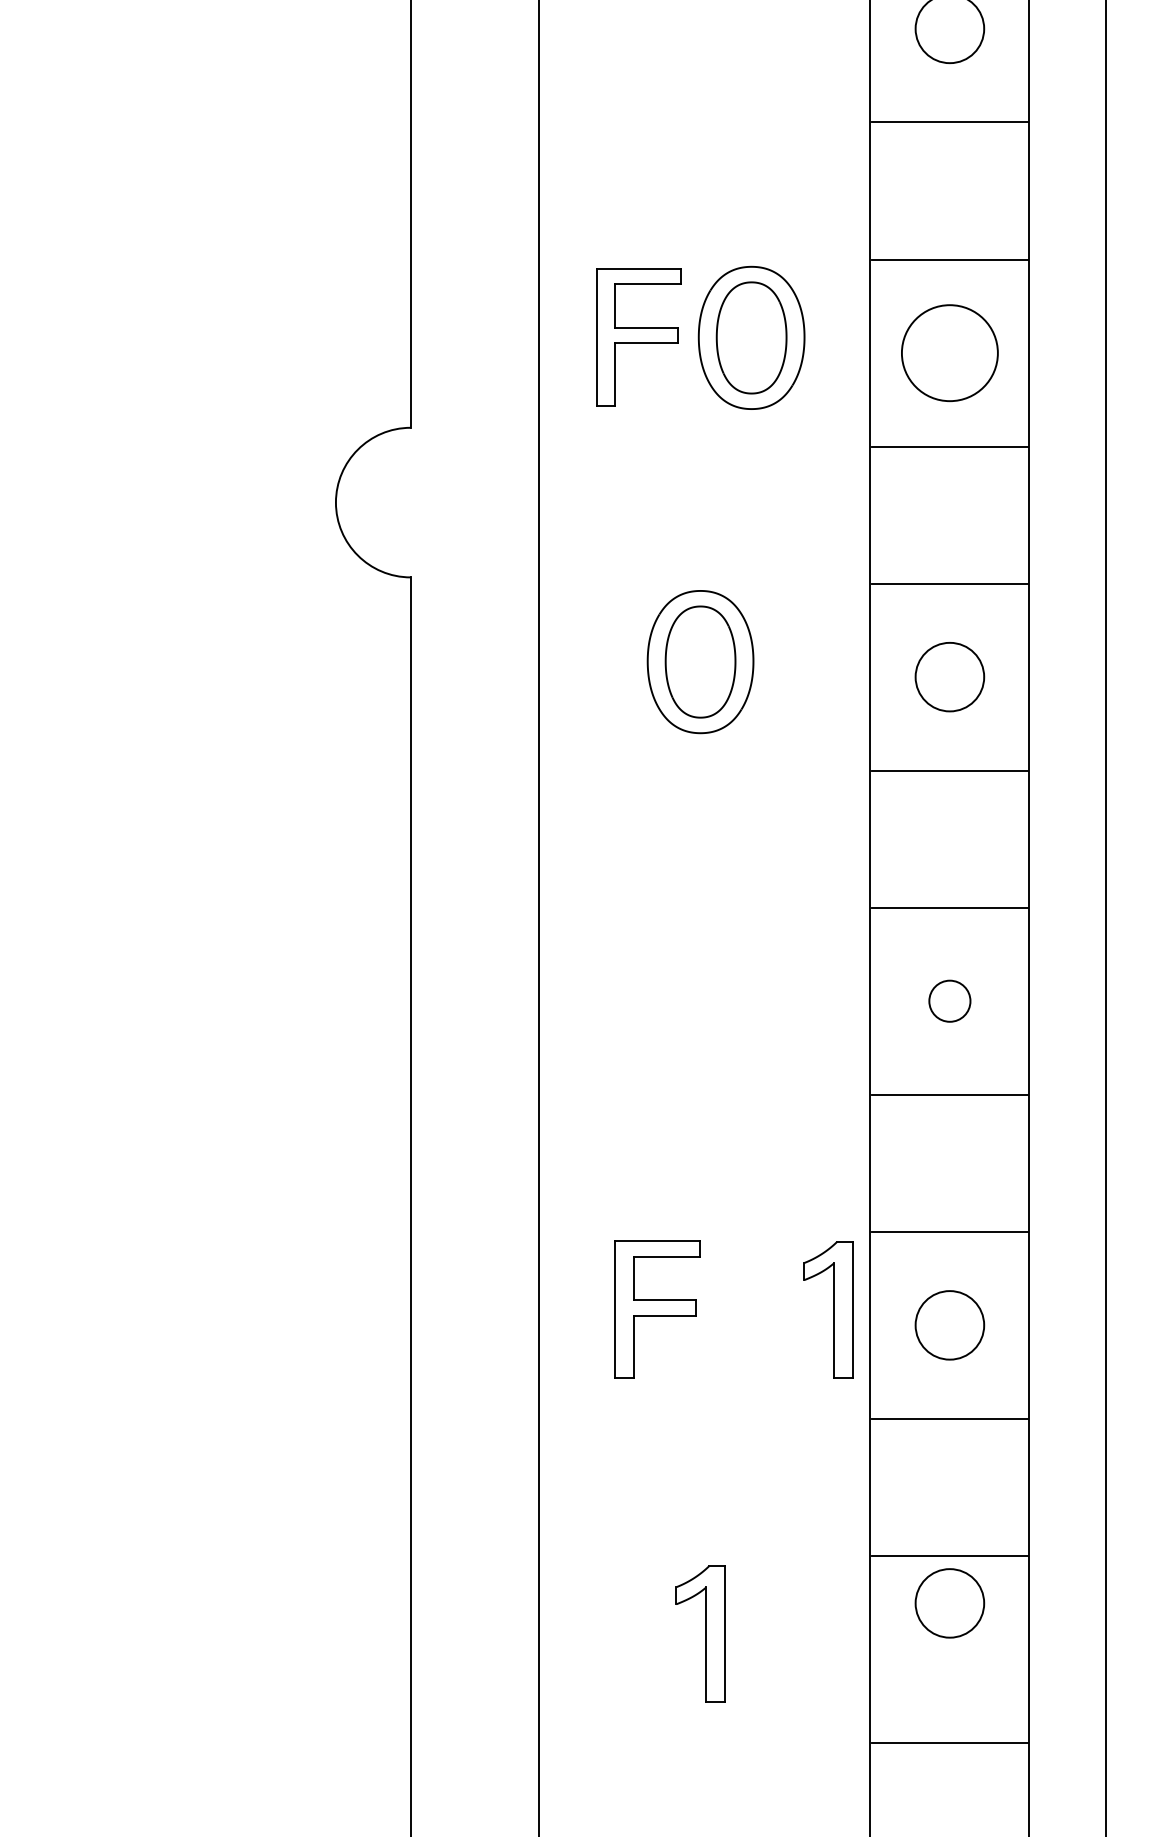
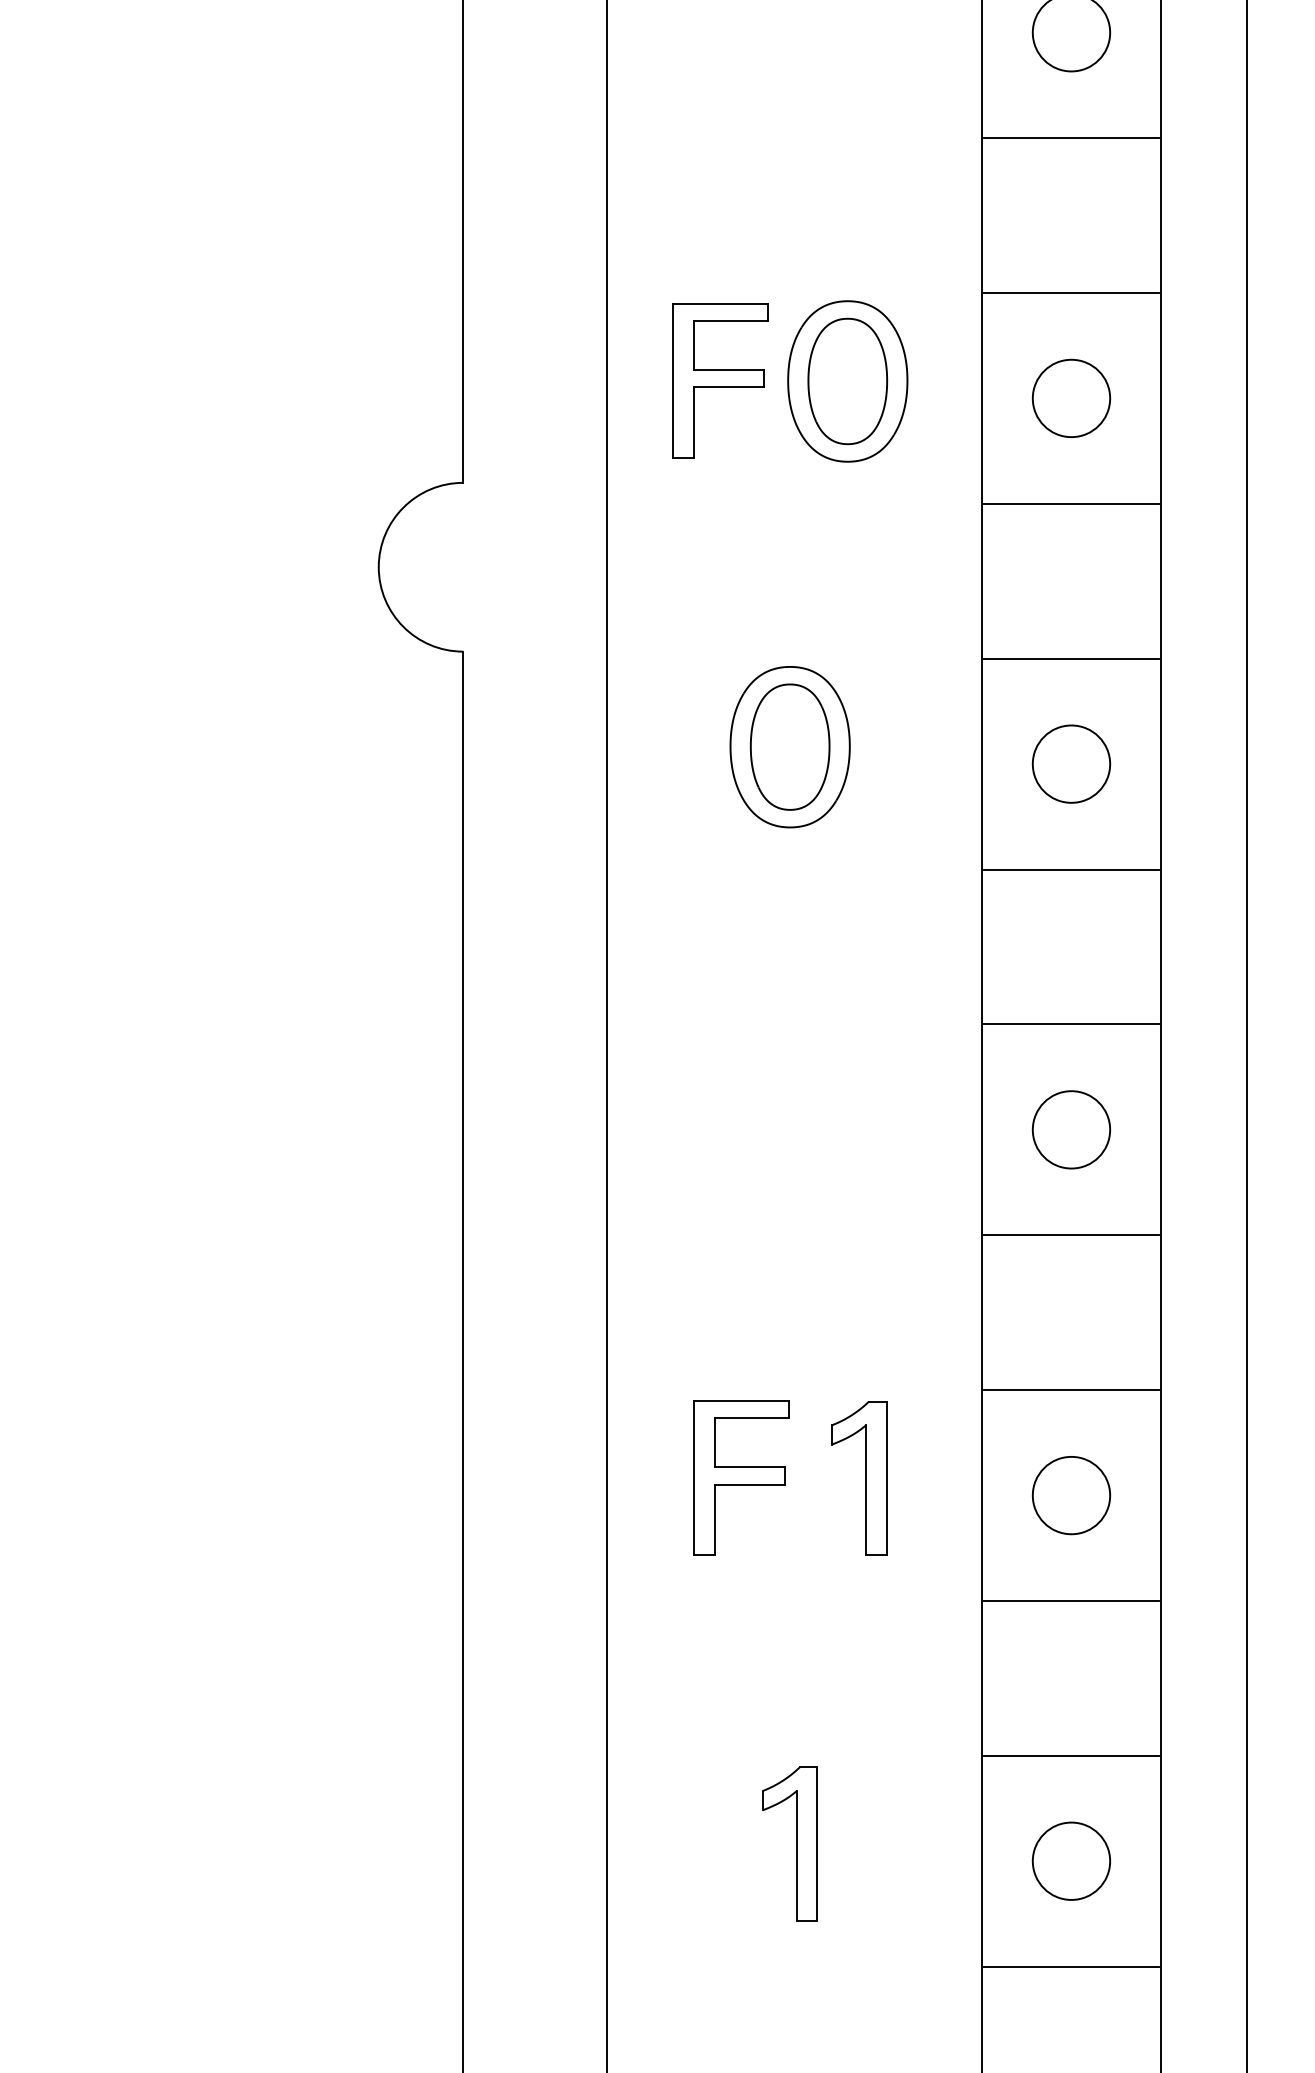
circle: (949, 352) -> (1071, 397), size x0.71
circle: (949, 1000) -> (1071, 1129), size x1.67
part: (828, 1310) -> (859, 1478), moved
circle: (949, 1602) -> (1071, 1860), moved

